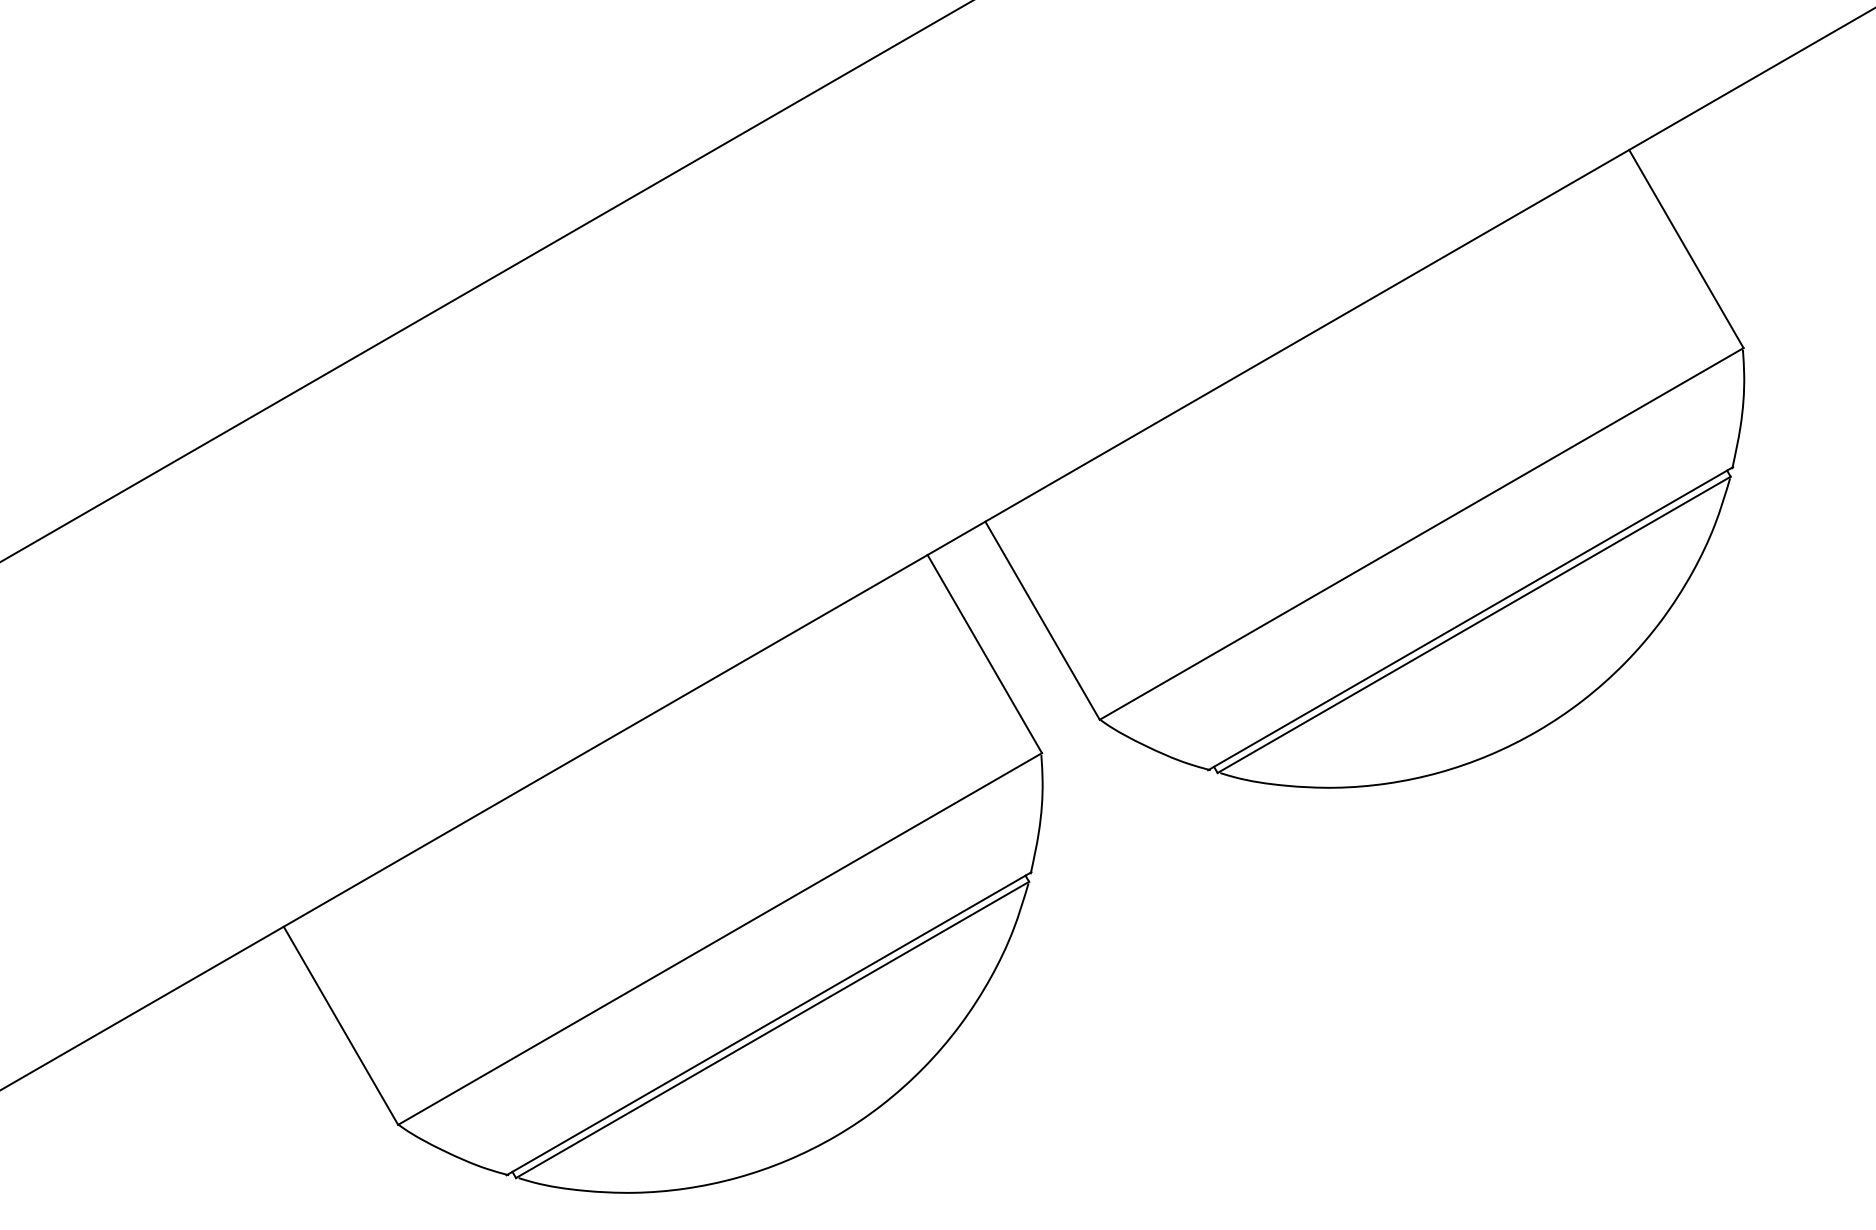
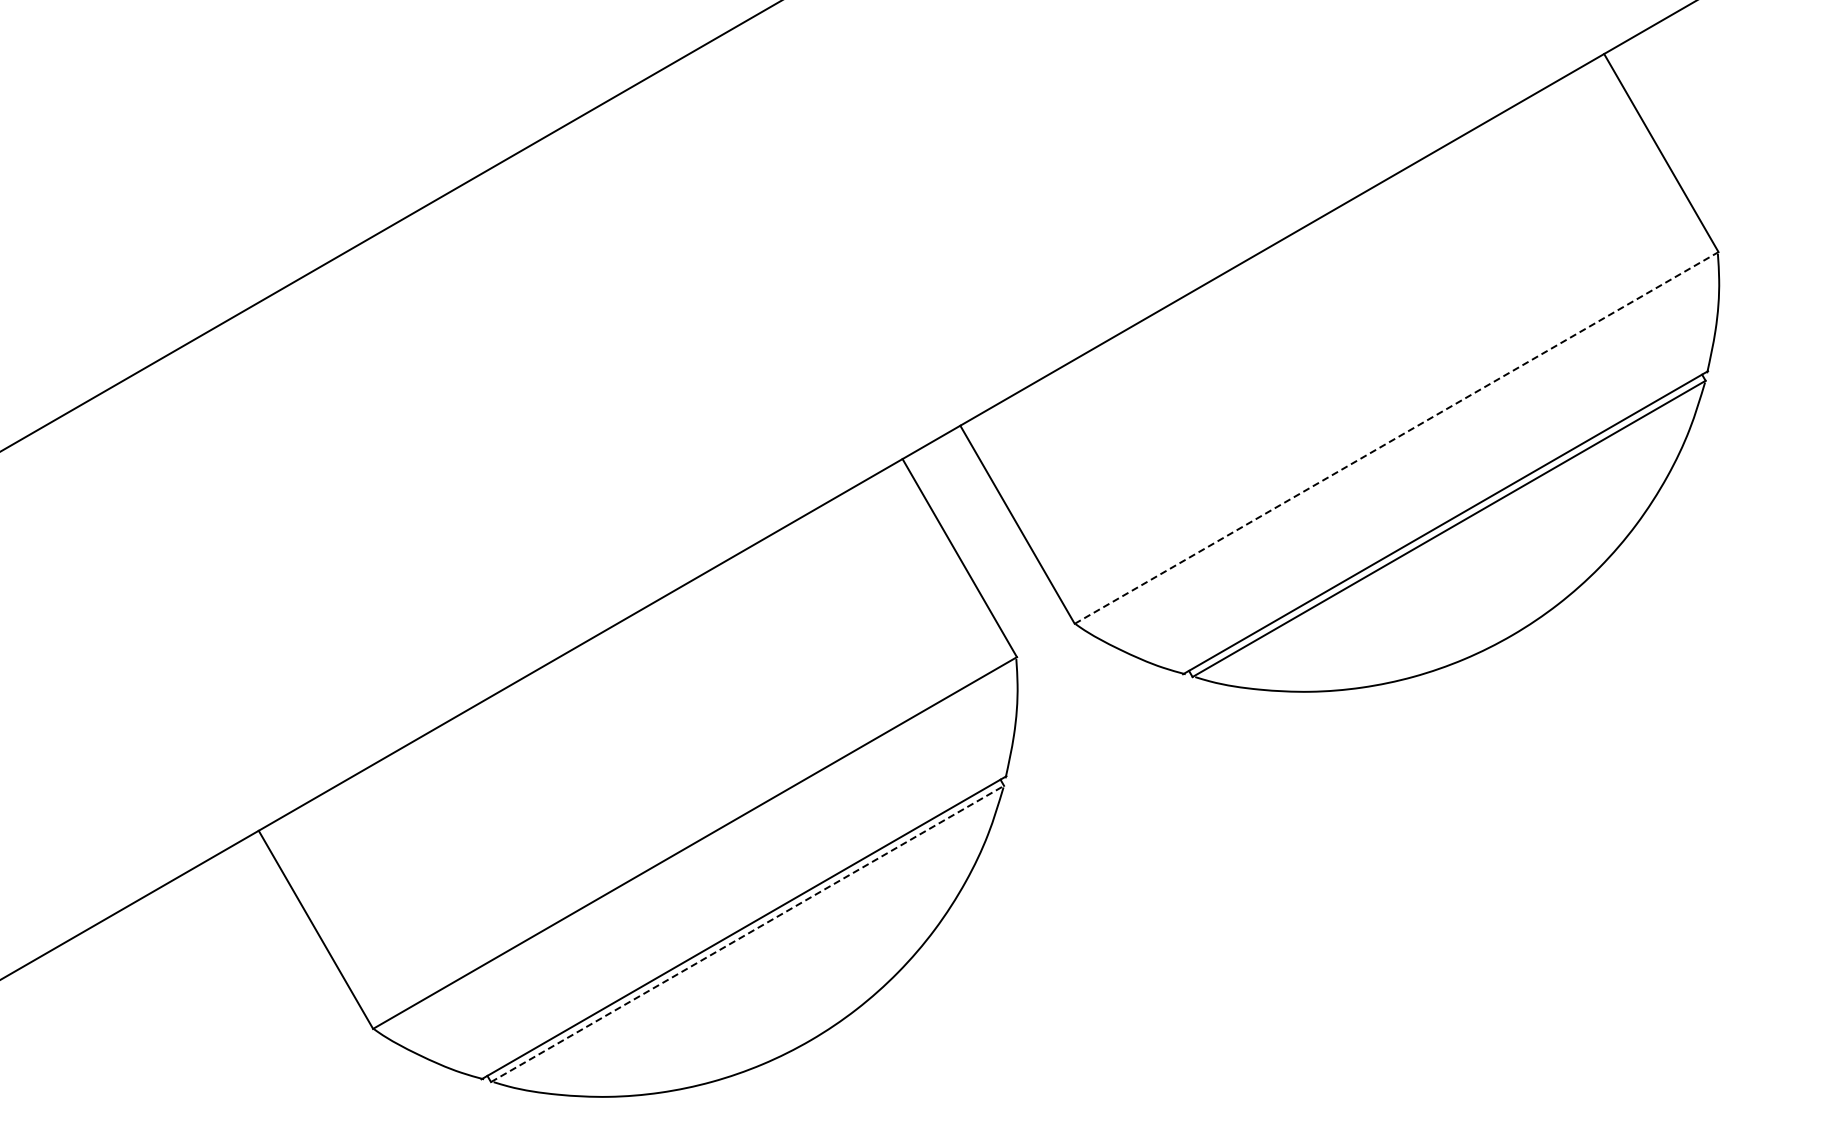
line: (1421, 533) -> (1396, 437), solid -> dashed
line: (773, 1029) -> (748, 933), solid -> dashed

